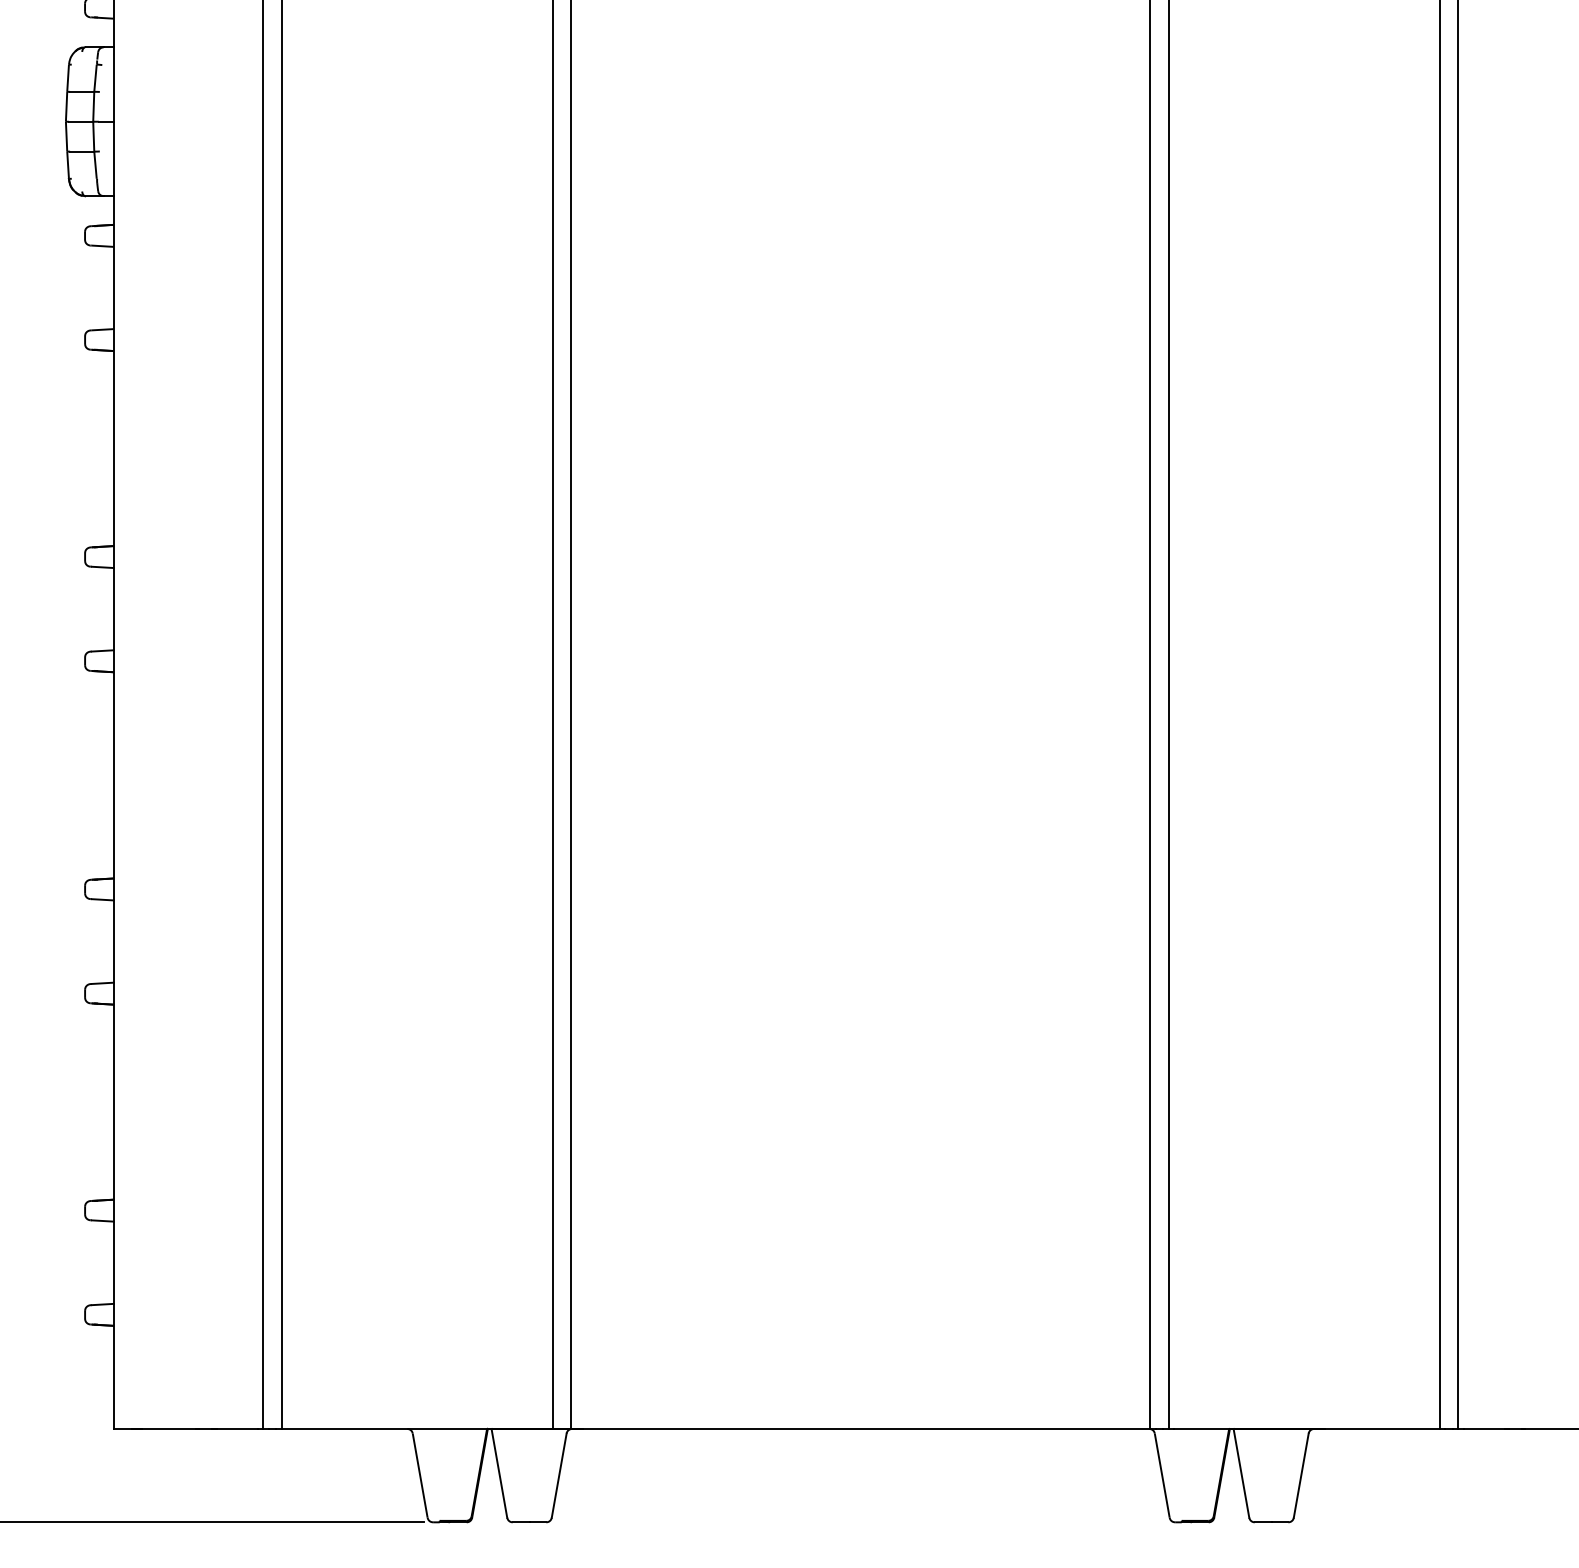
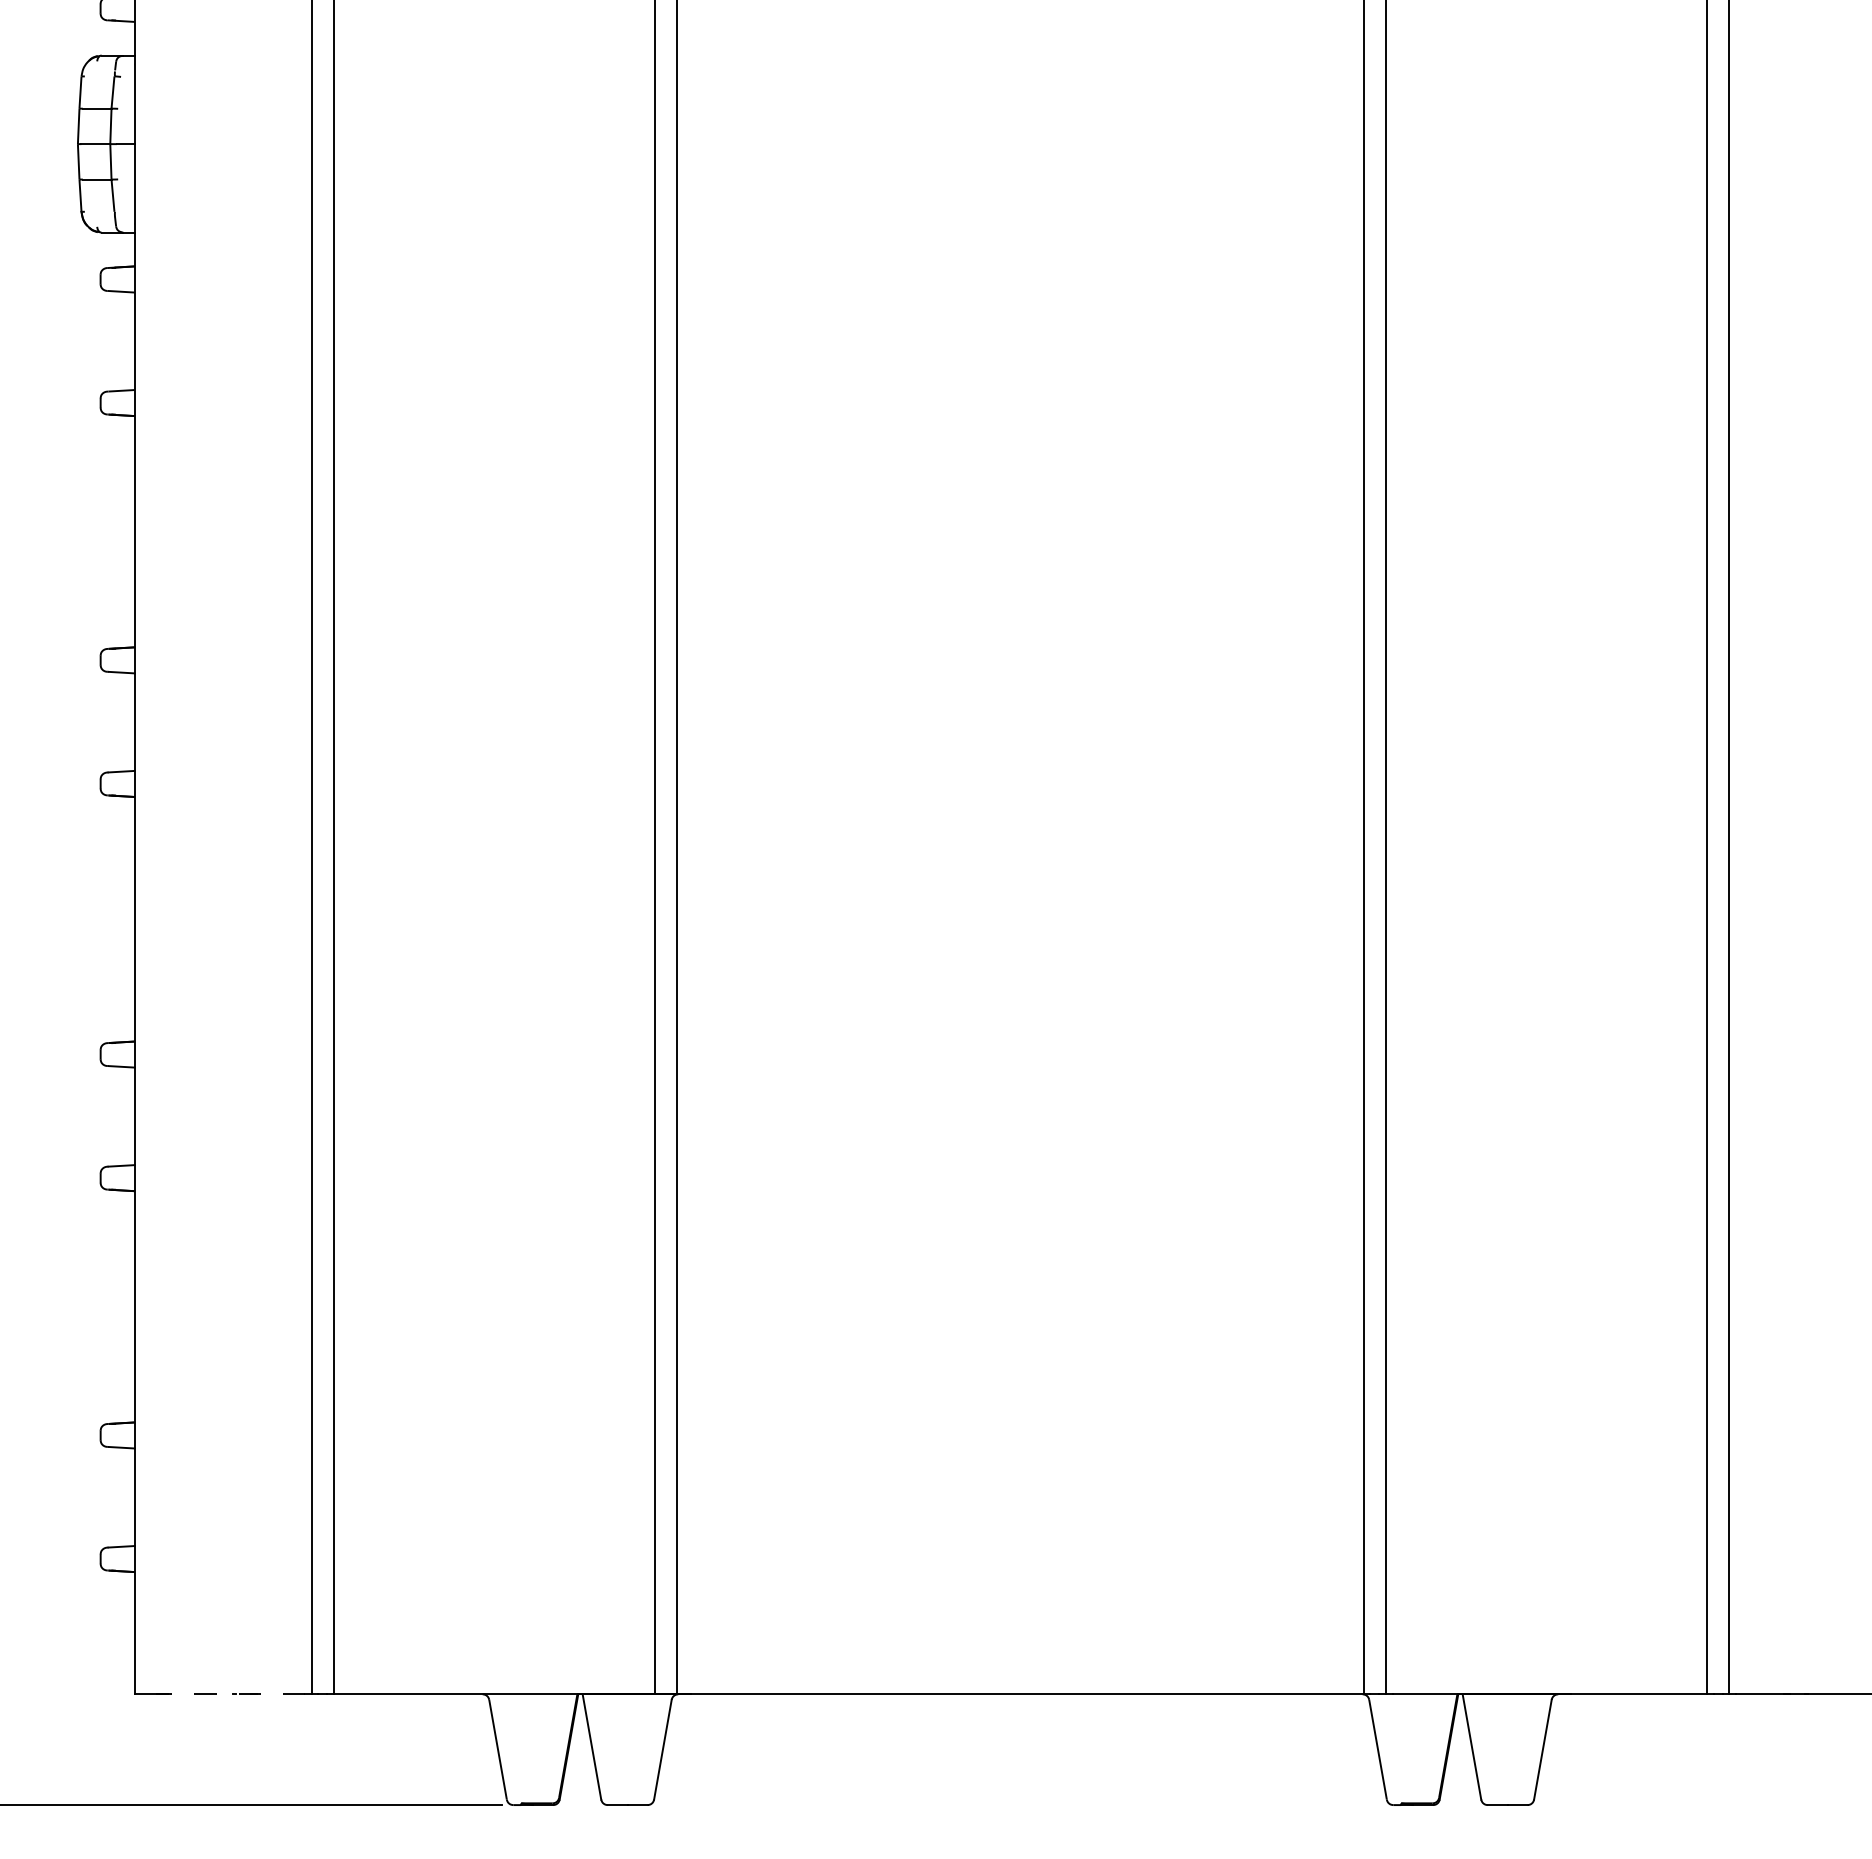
line: (197, 1428) -> (233, 1693), solid -> dashed

